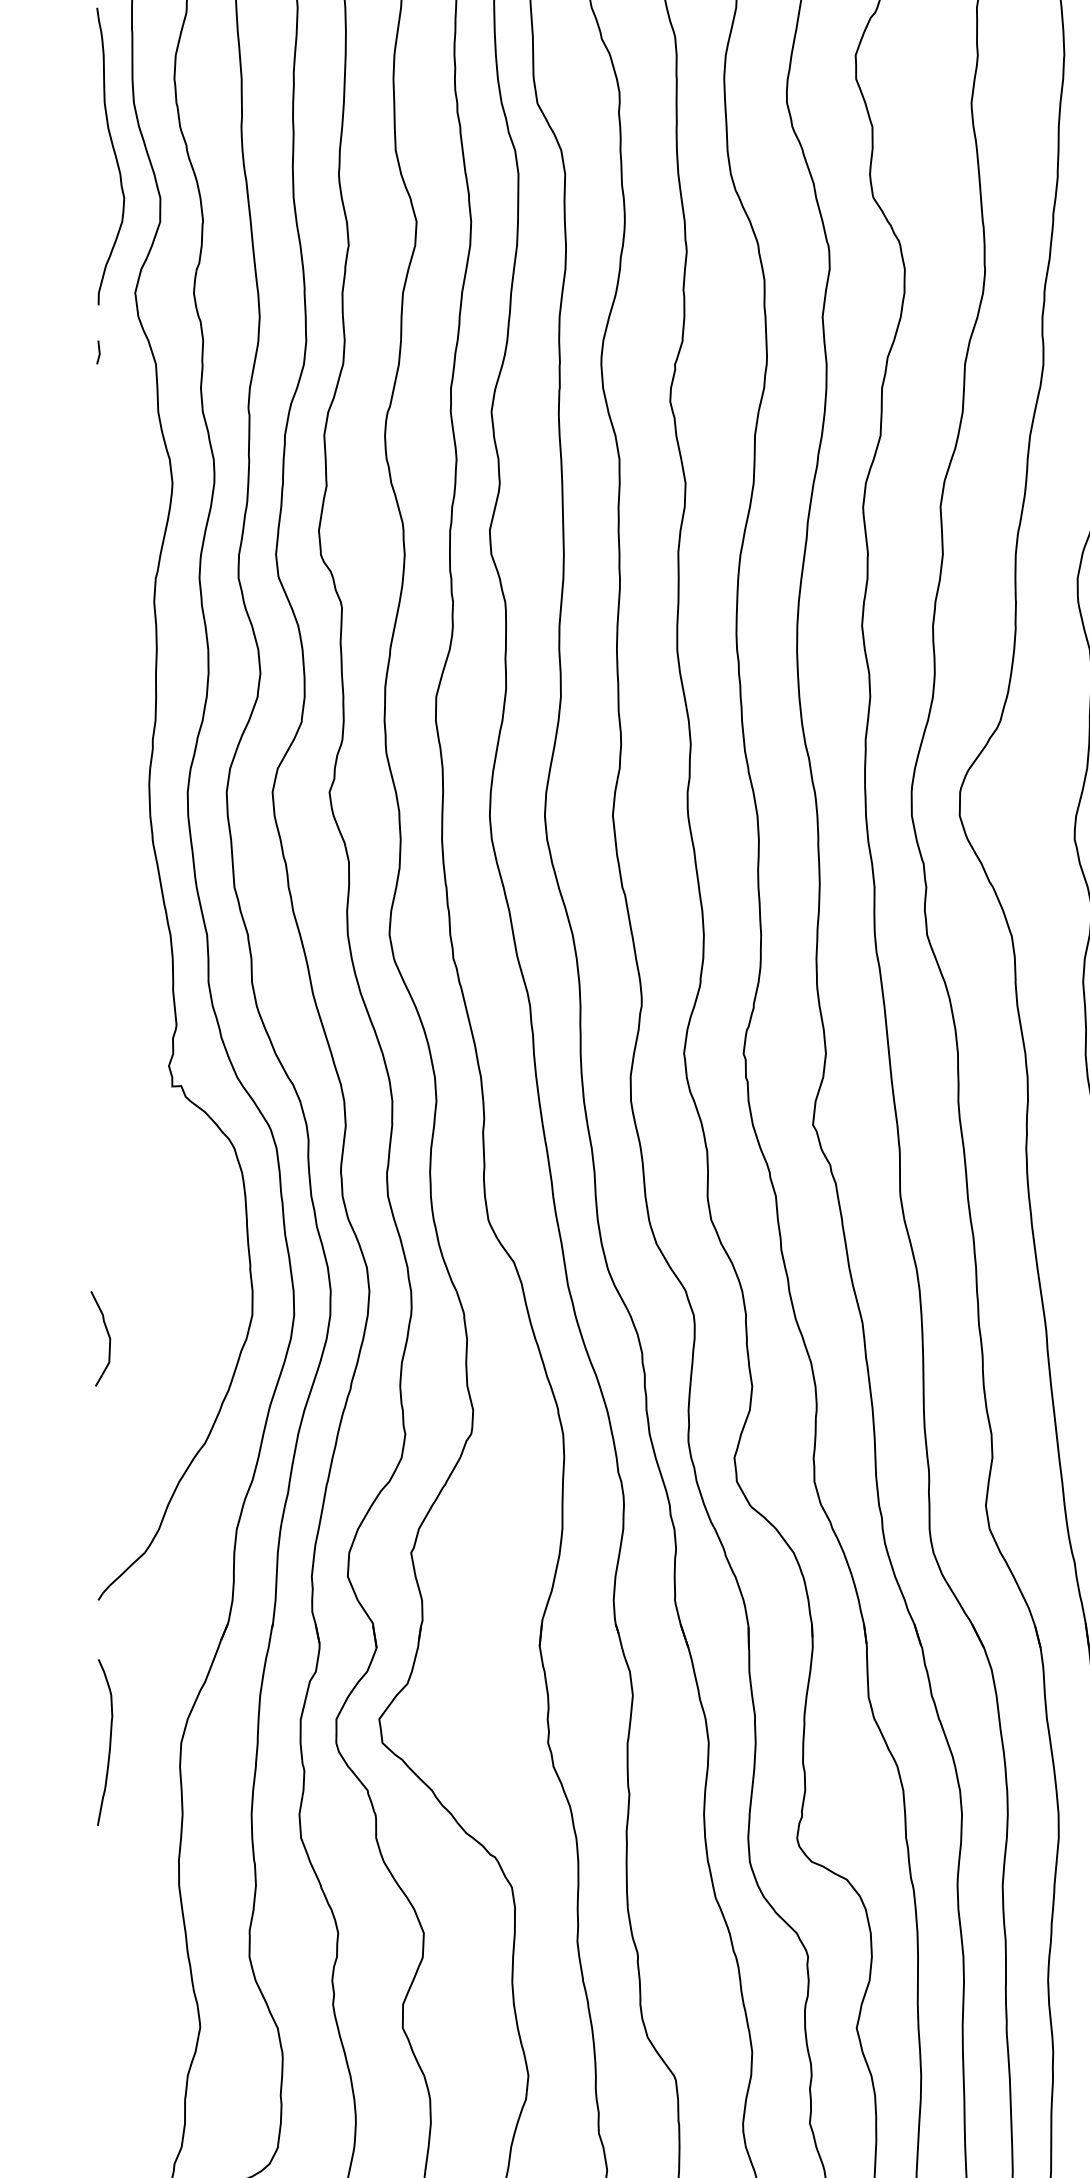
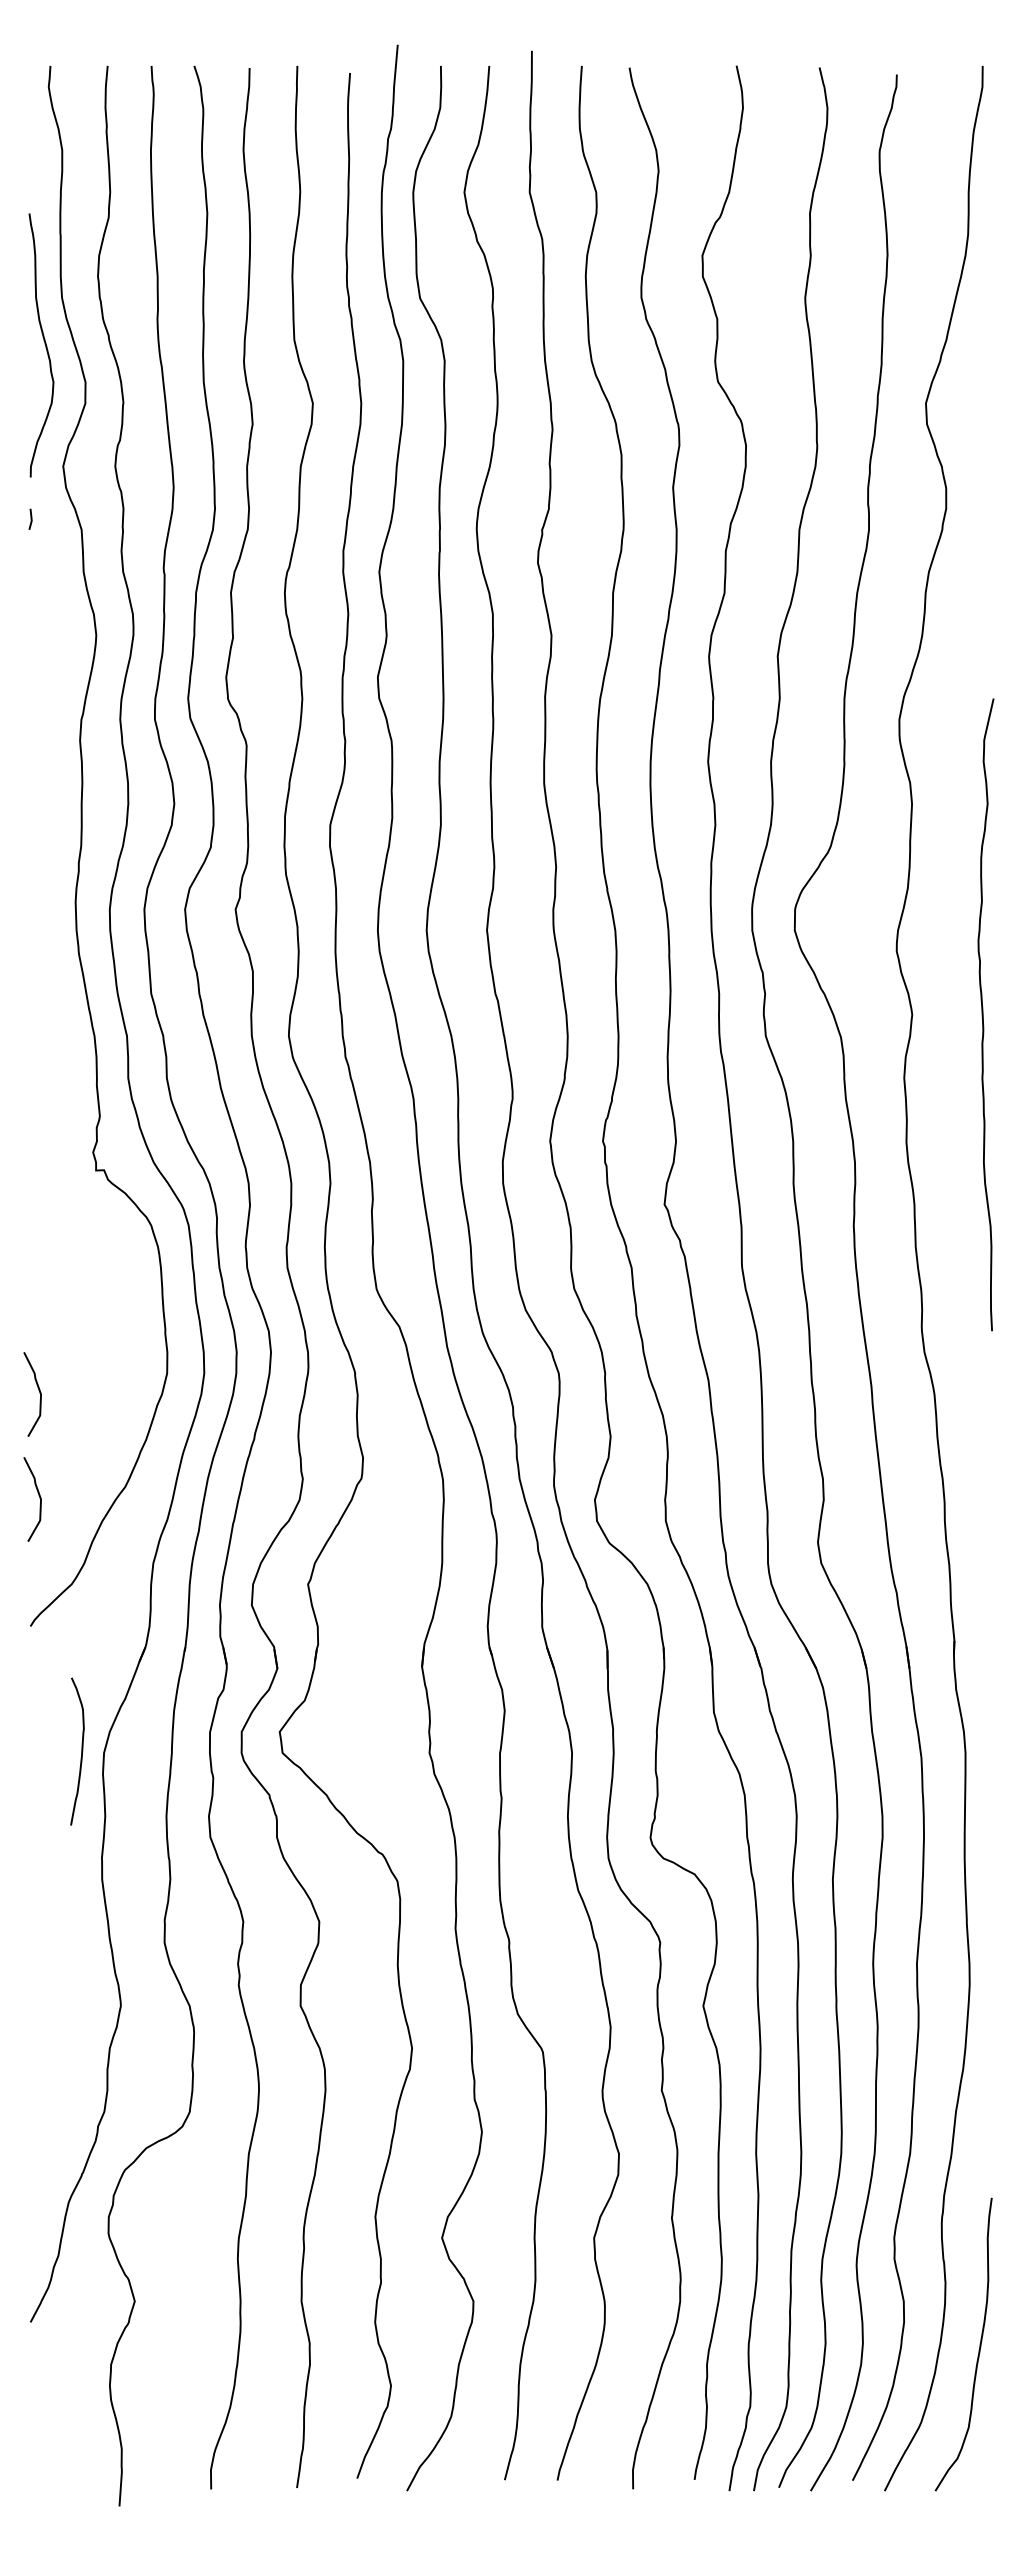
curve: (108, 1456) -> (39, 1498), added
curve: (109, 1742) -> (81, 1751), moved

